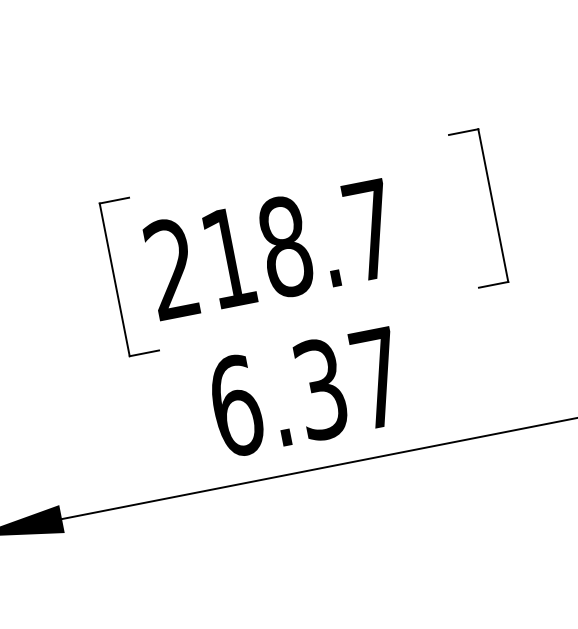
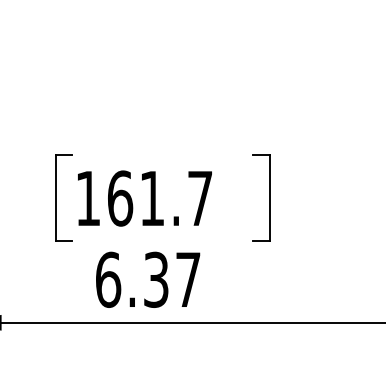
text: (229, 257) -> (120, 198), 218.7 -> 161.7

